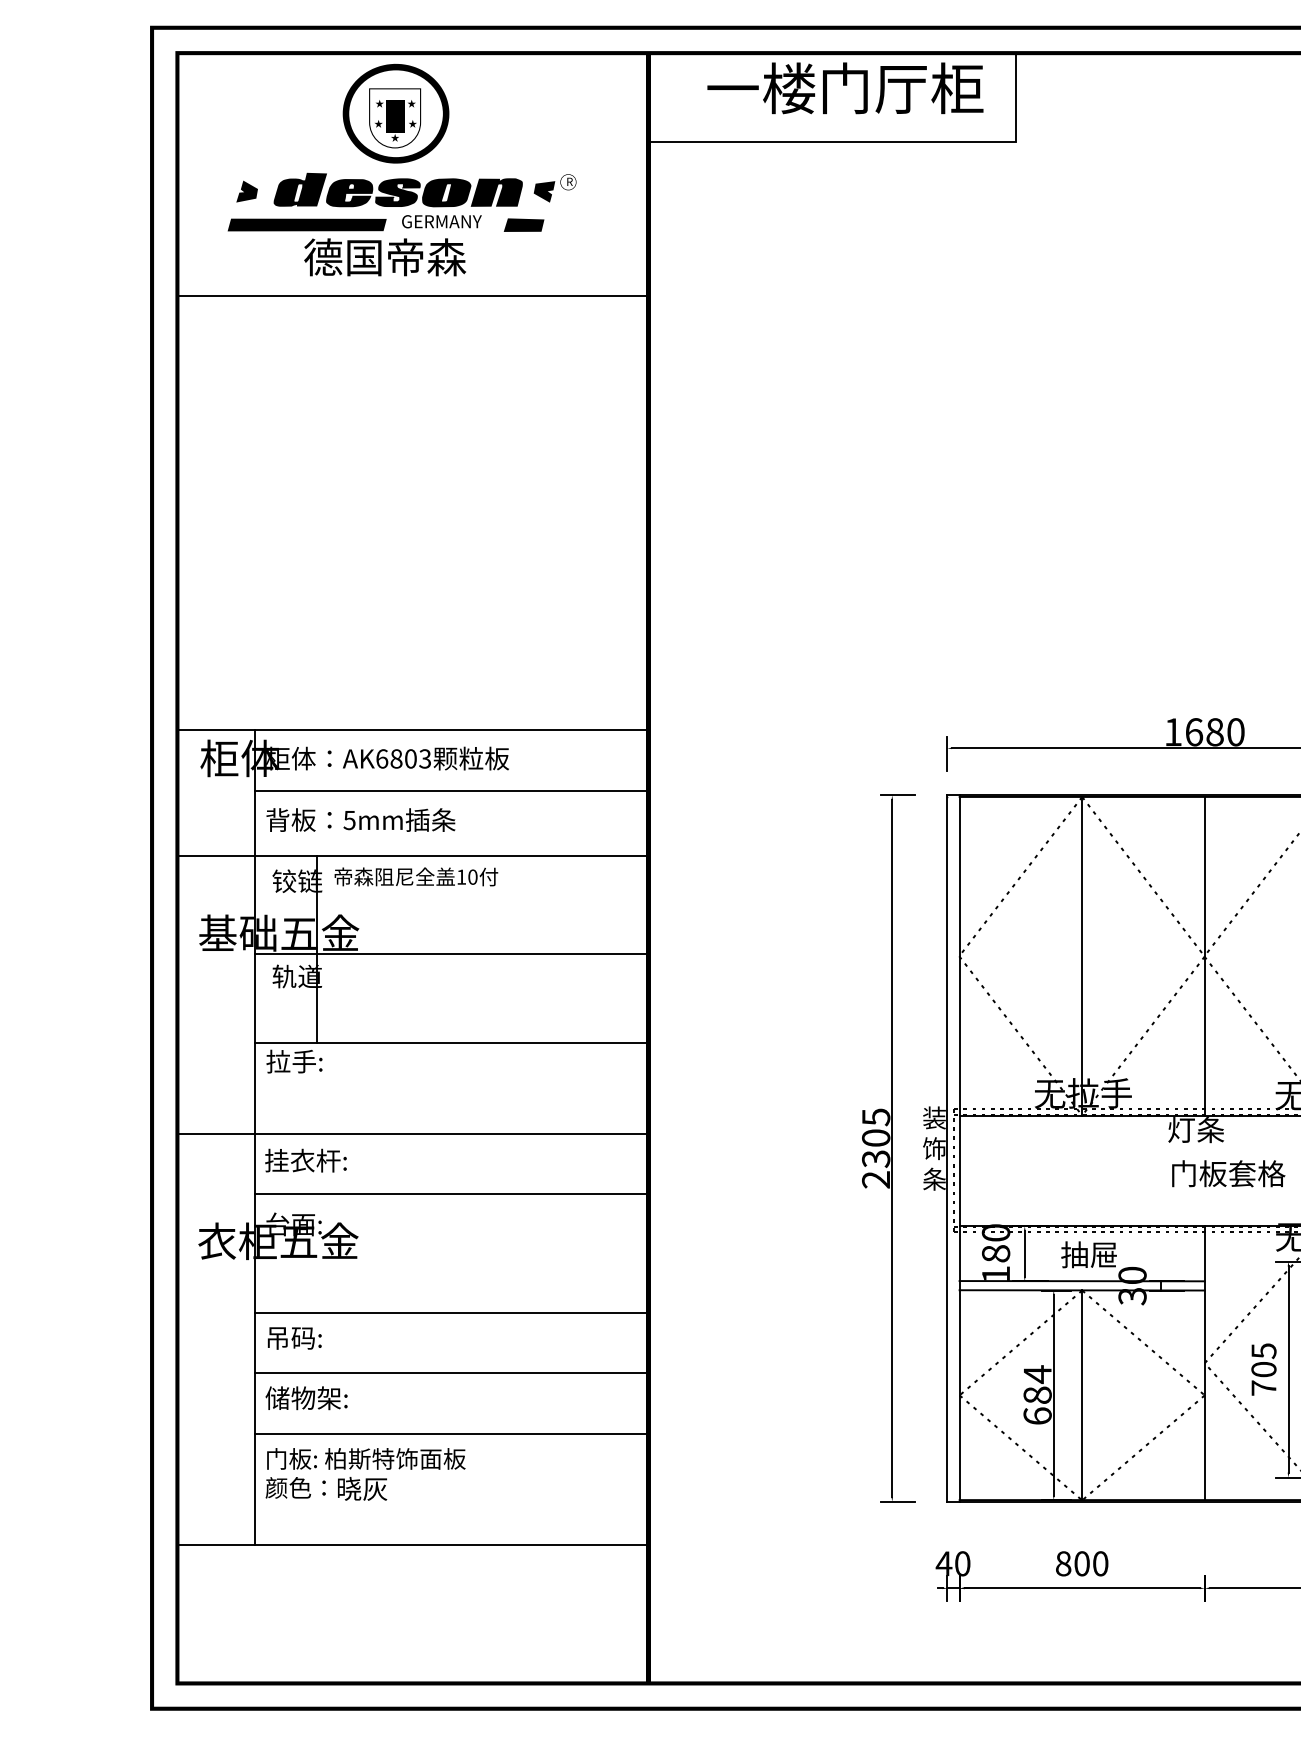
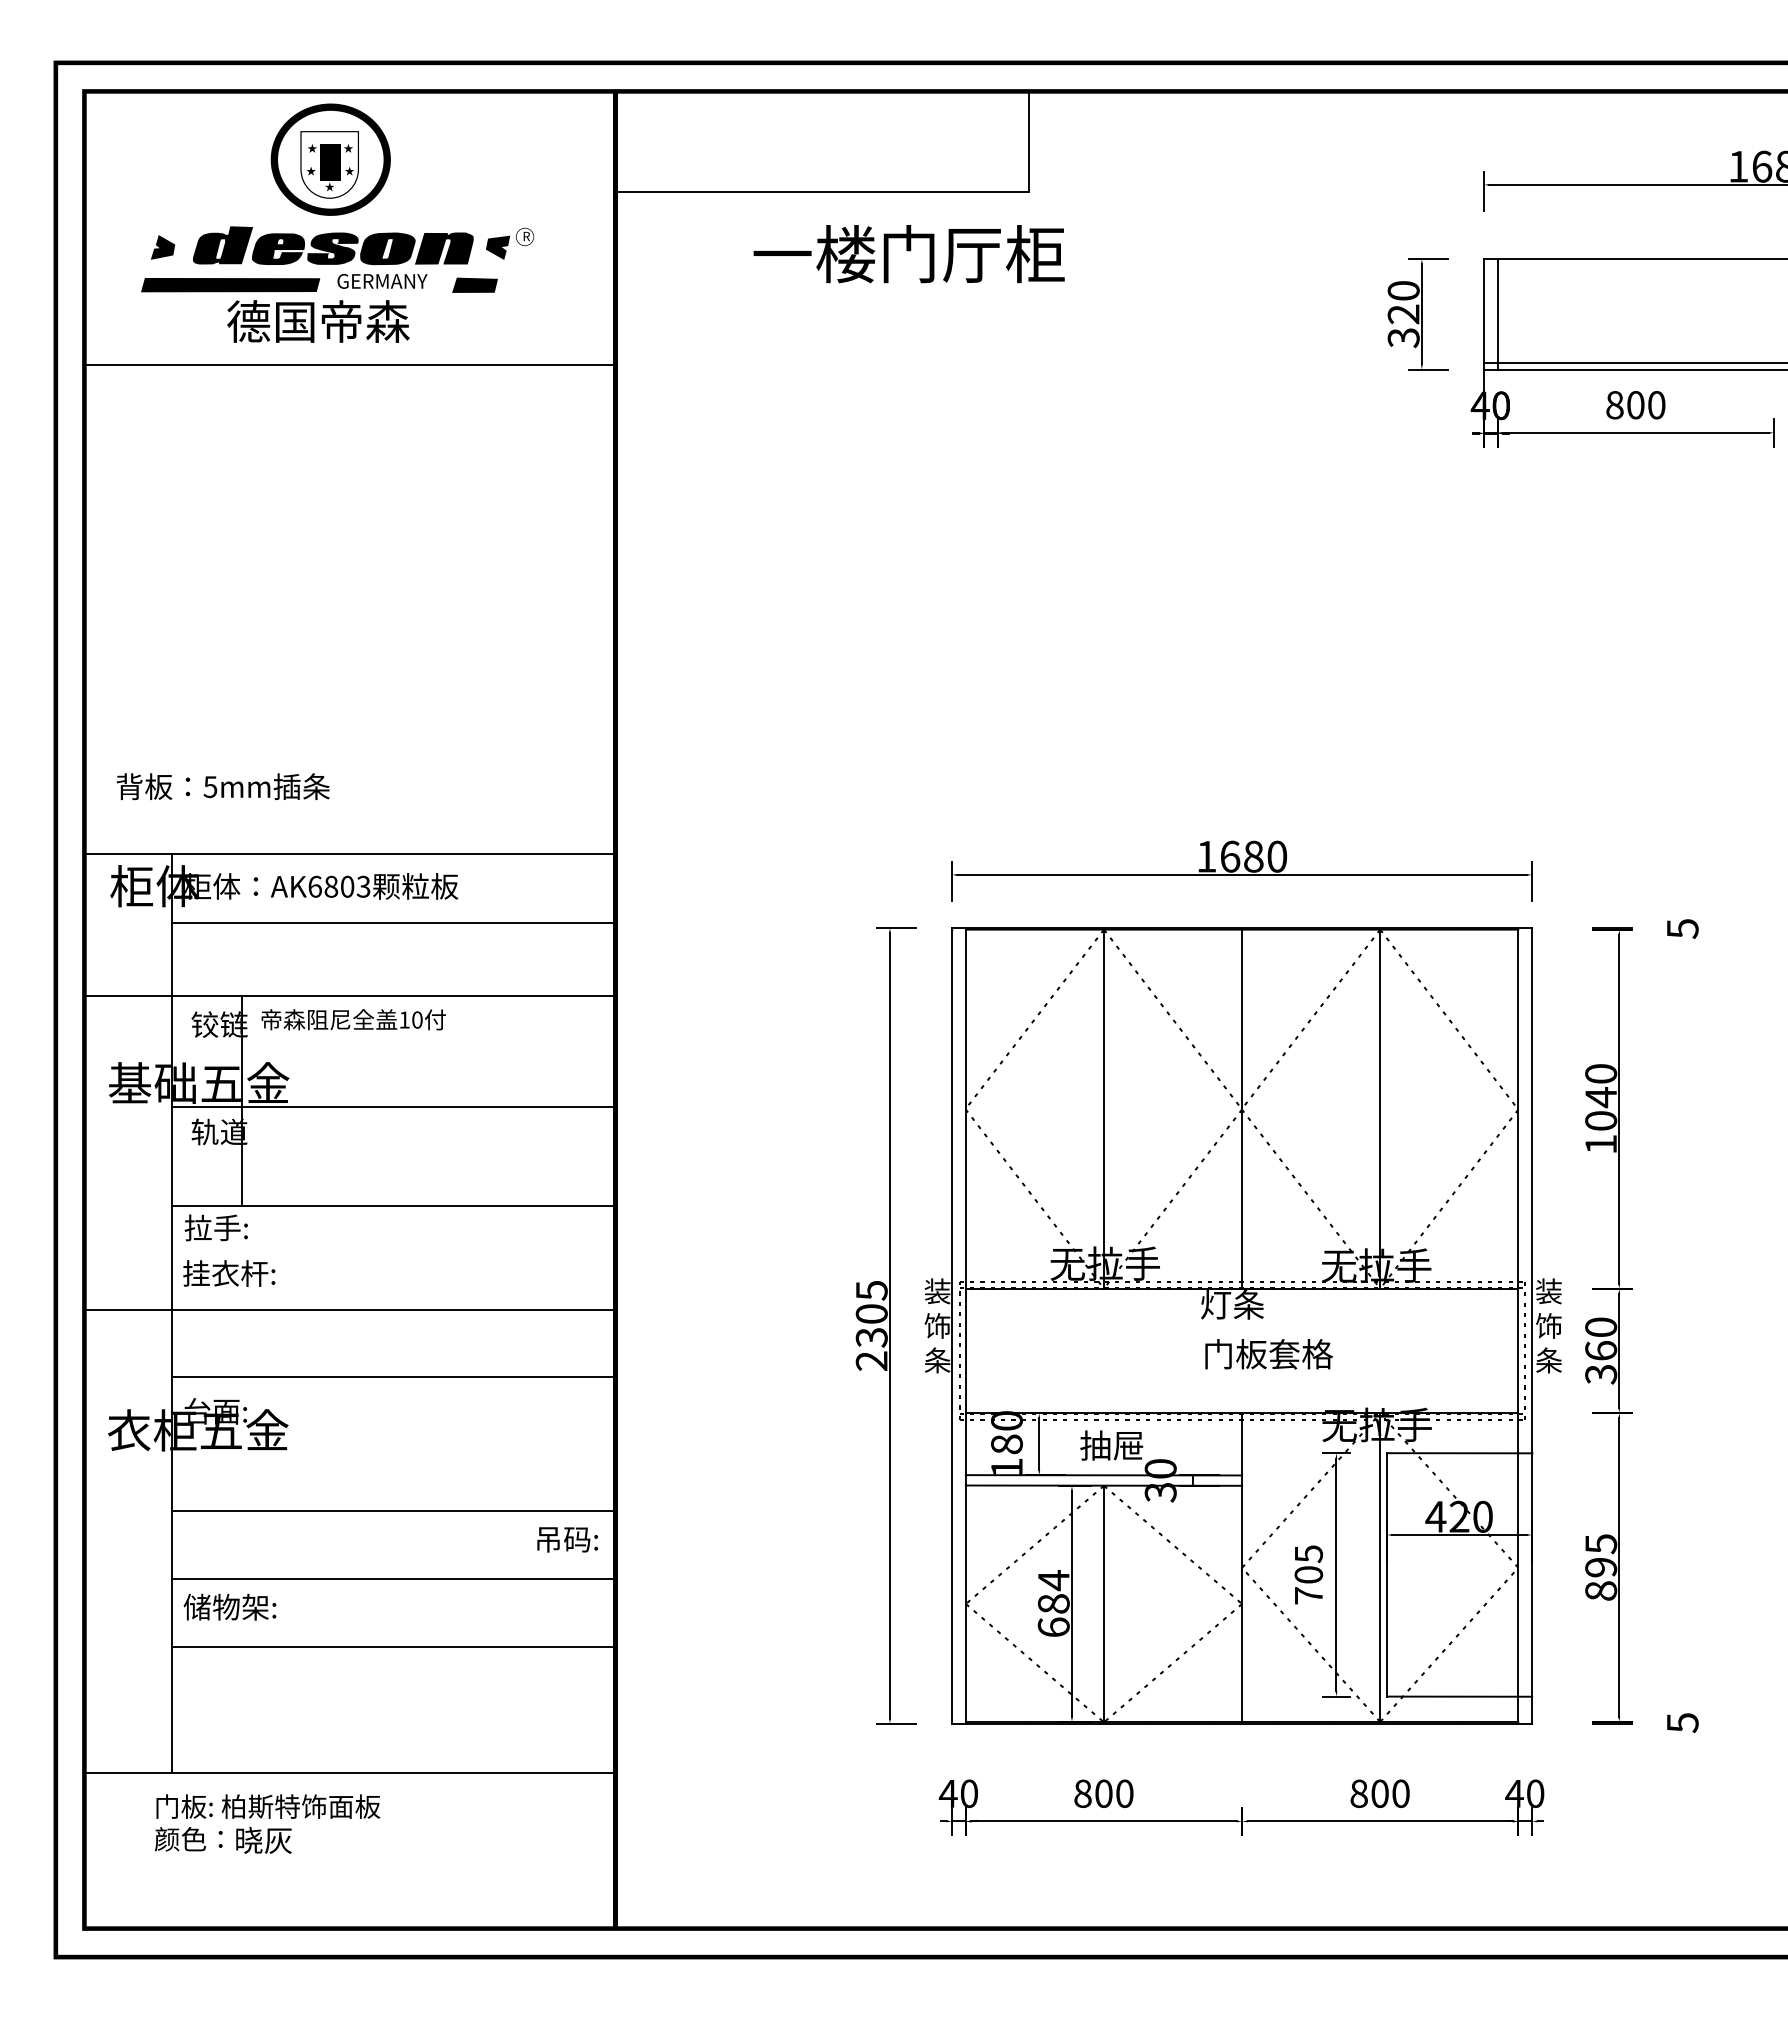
text: (844, 88) -> (908, 254), moved
text: (360, 819) -> (222, 786), moved
text: (306, 1160) -> (229, 1273), moved
text: (294, 1338) -> (567, 1539), moved
text: (365, 1473) -> (267, 1823), moved

